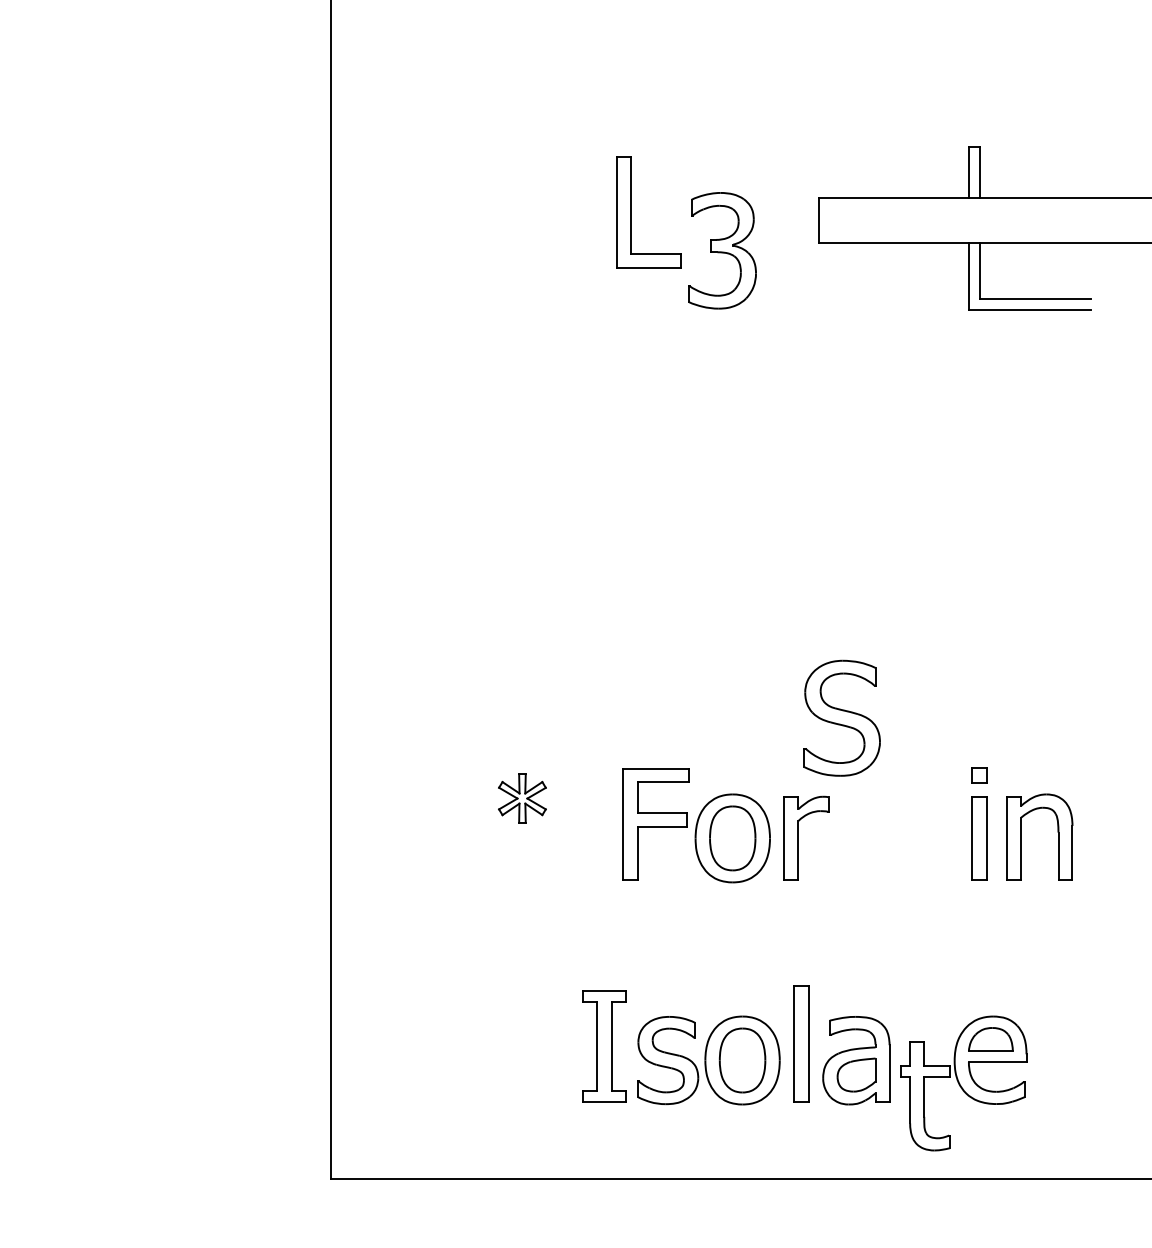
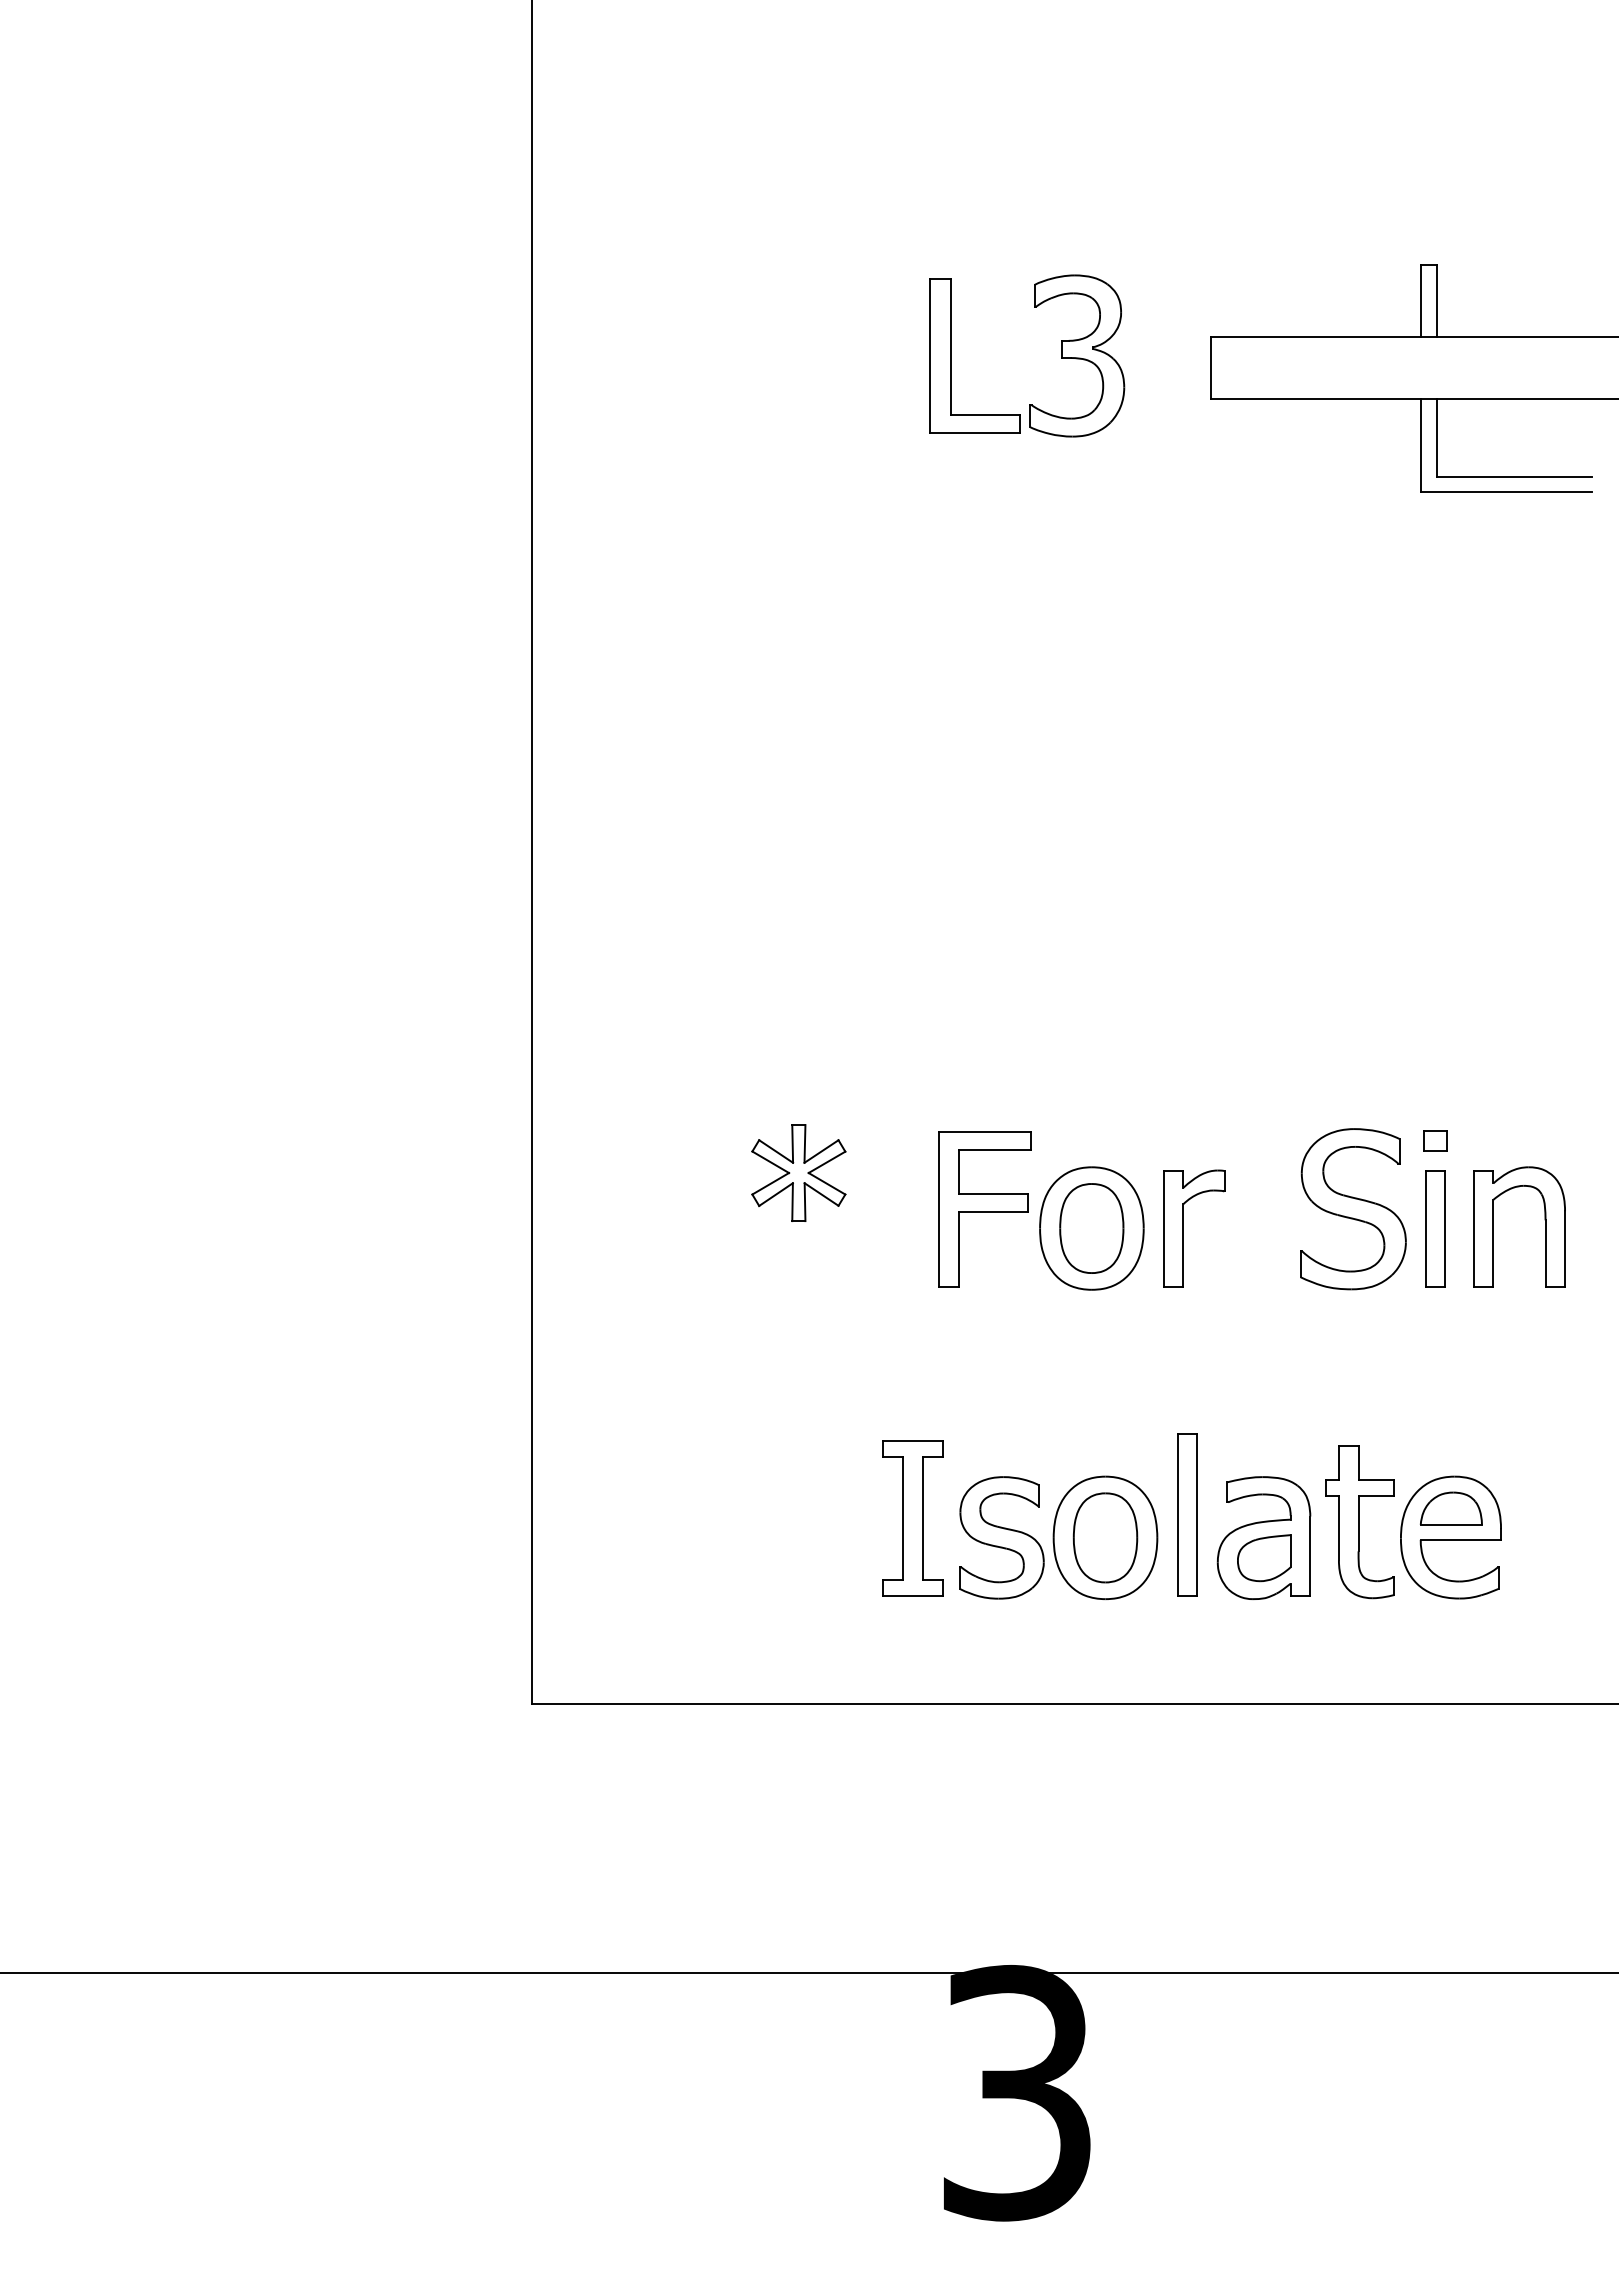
part: (722, 250) -> (1077, 355), moved
part: (842, 718) -> (1353, 1209), moved
part: (522, 798) -> (798, 1172), size x1.43
part: (924, 1096) -> (1359, 1522), moved

